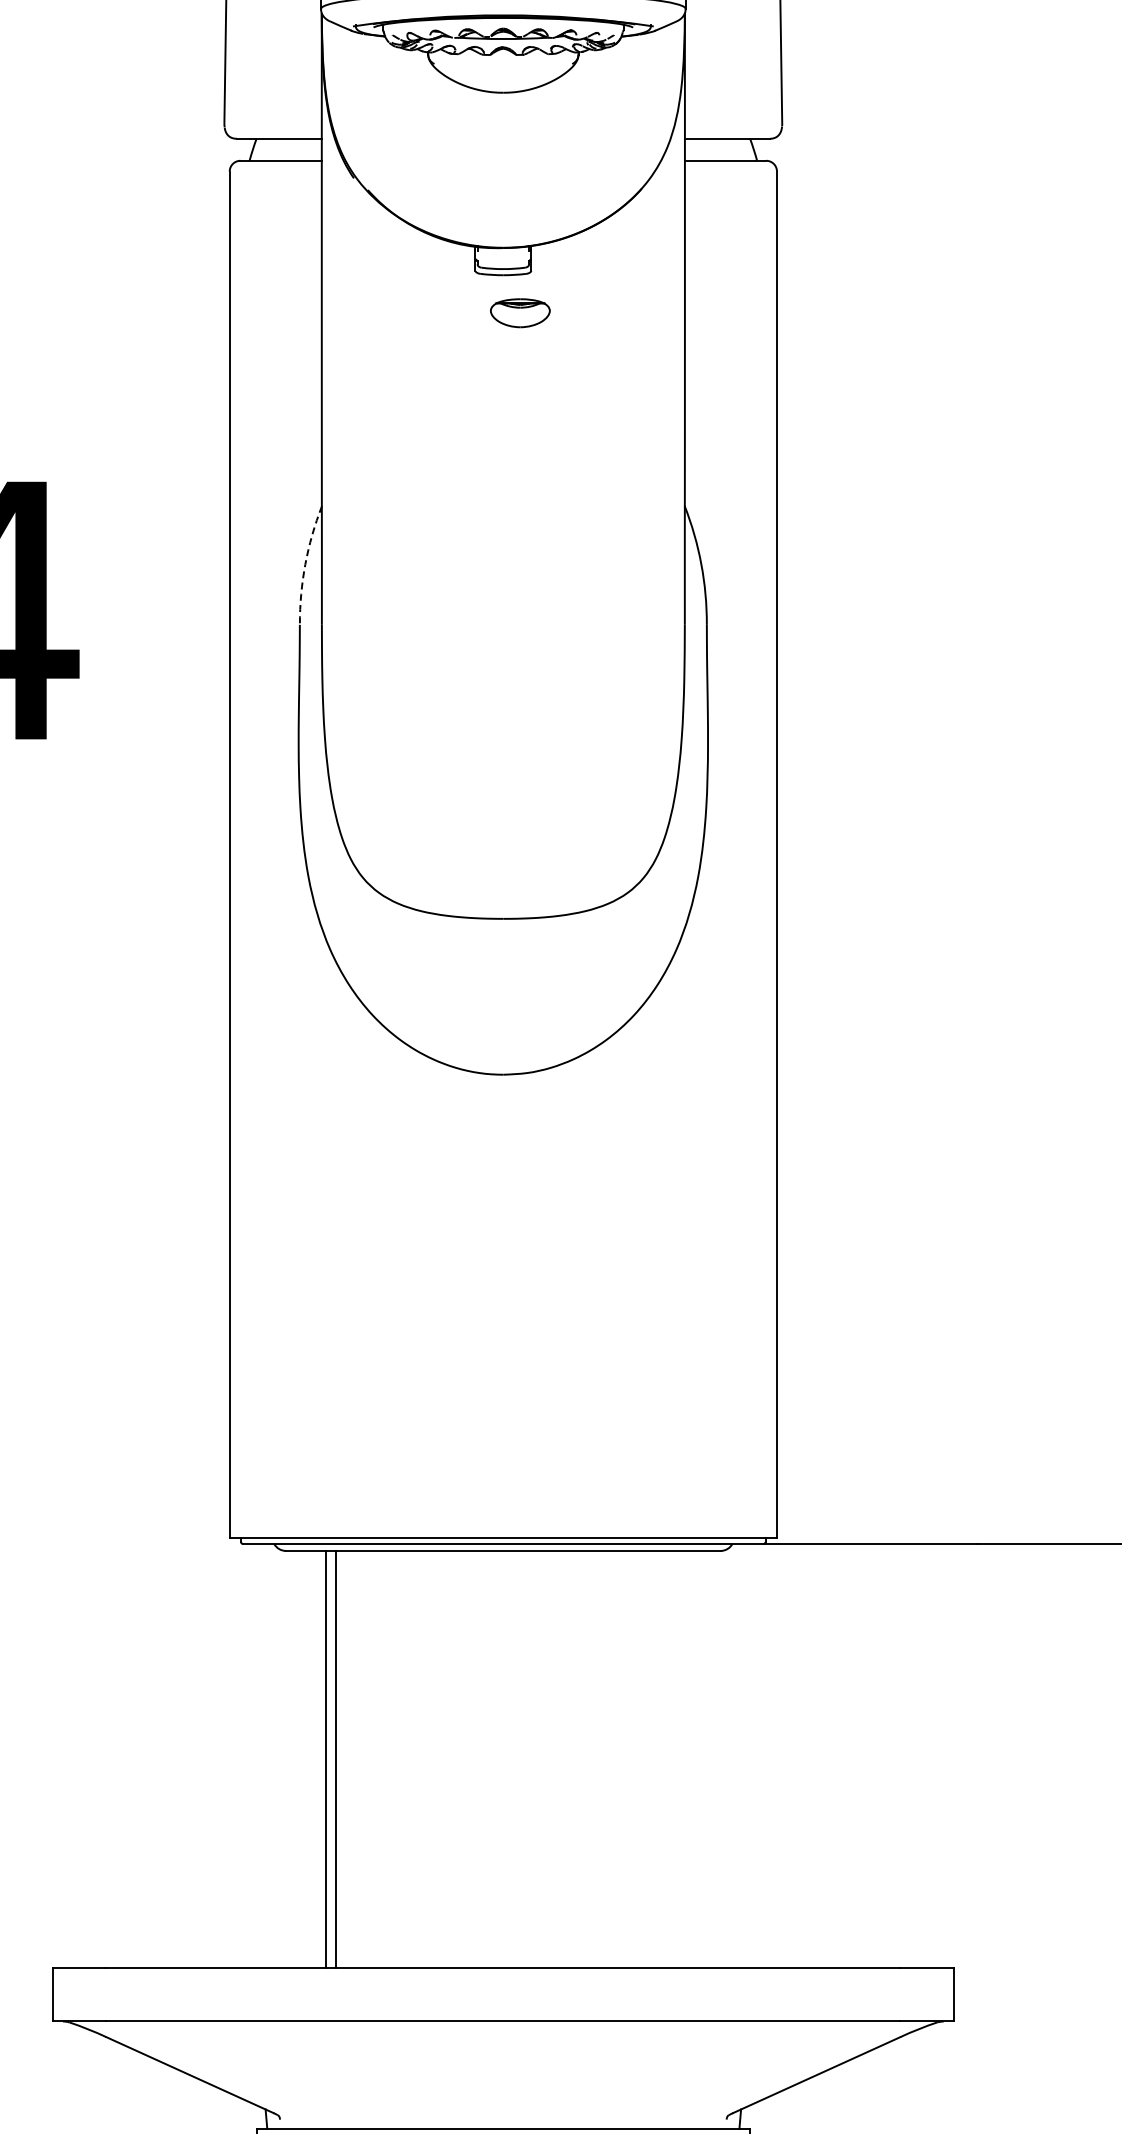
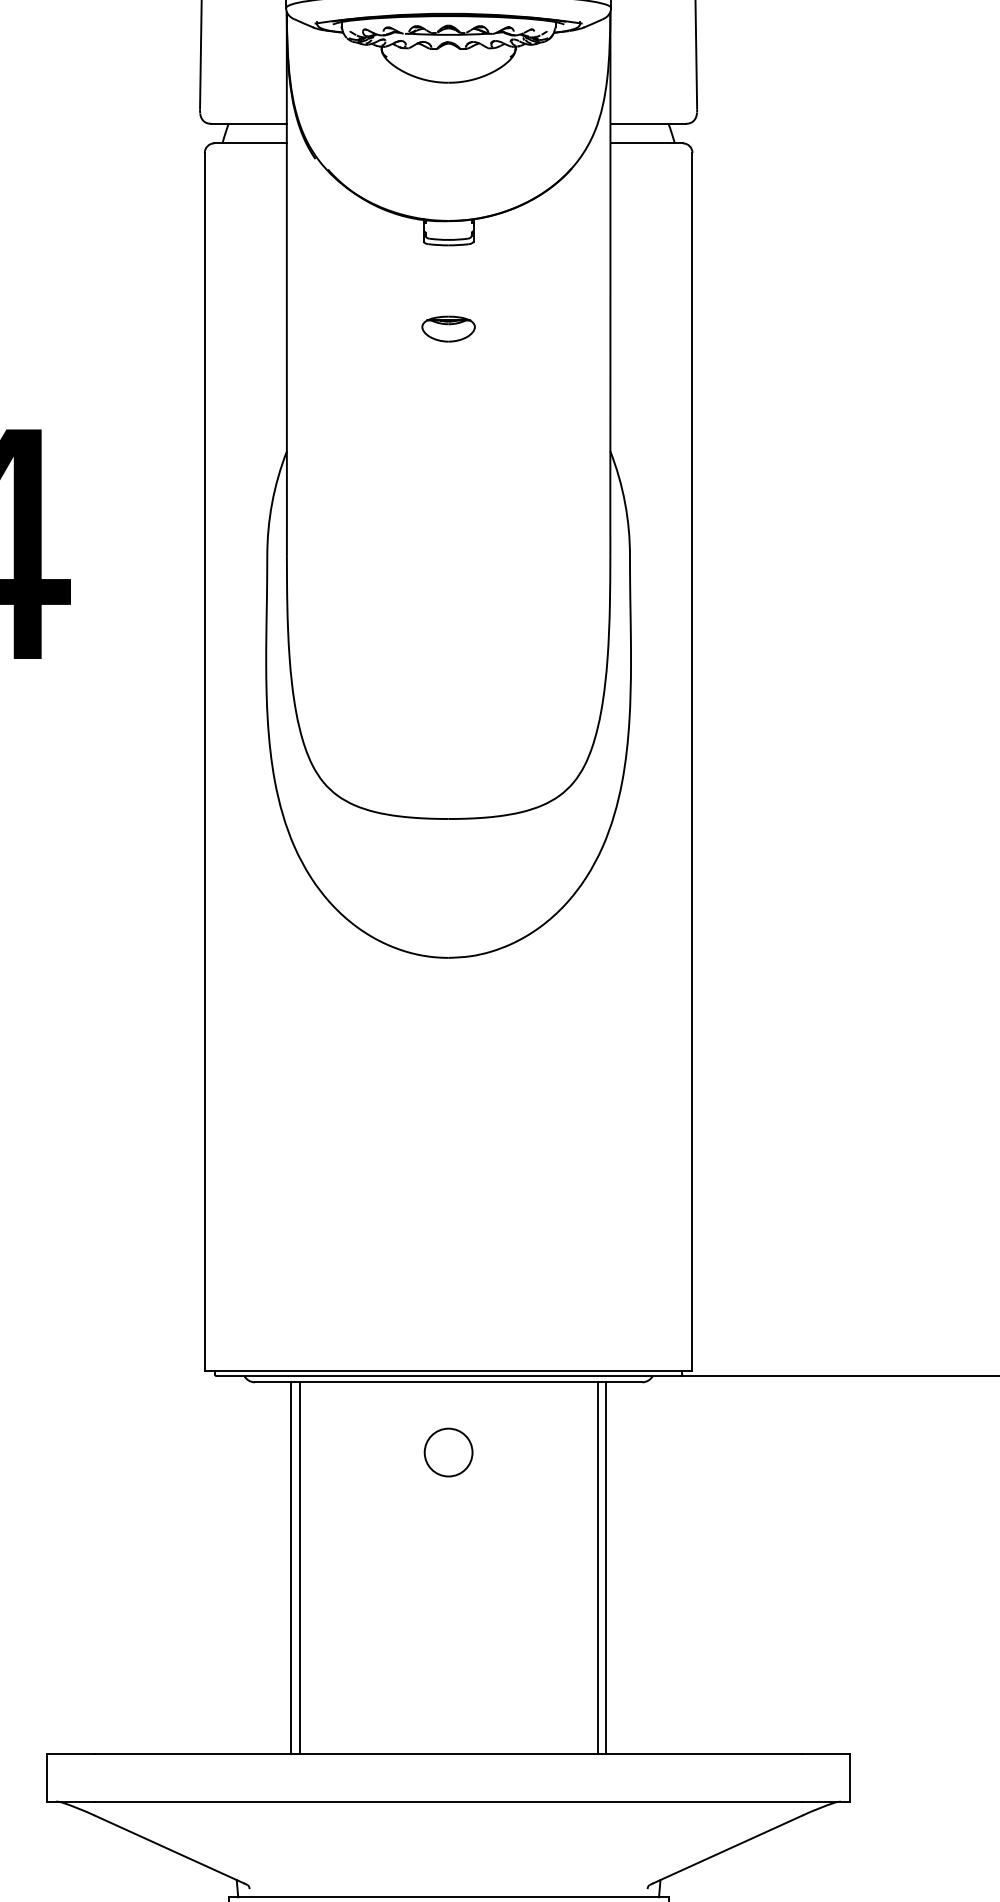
part: (520, 313) -> (448, 329), moved
arc: (305, 564) -> (272, 503), dashed -> solid
circle: (503, 1629) -> (448, 1452), added
line: (670, 1758) -> (597, 1567), added
line: (680, 1758) -> (606, 1567), added

